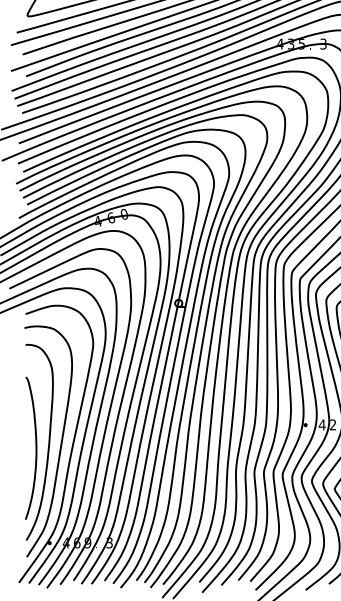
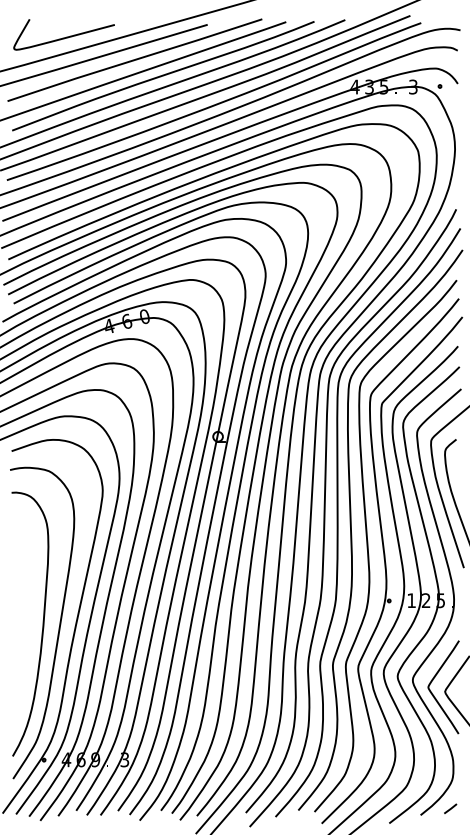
text: (322, 424) -> (411, 600), 4 -> 1
curve: (35, 447) -> (25, 631), removed

